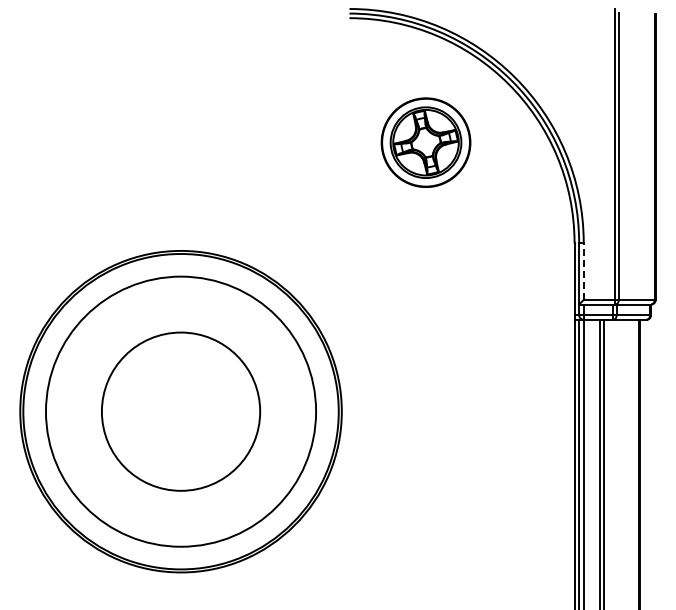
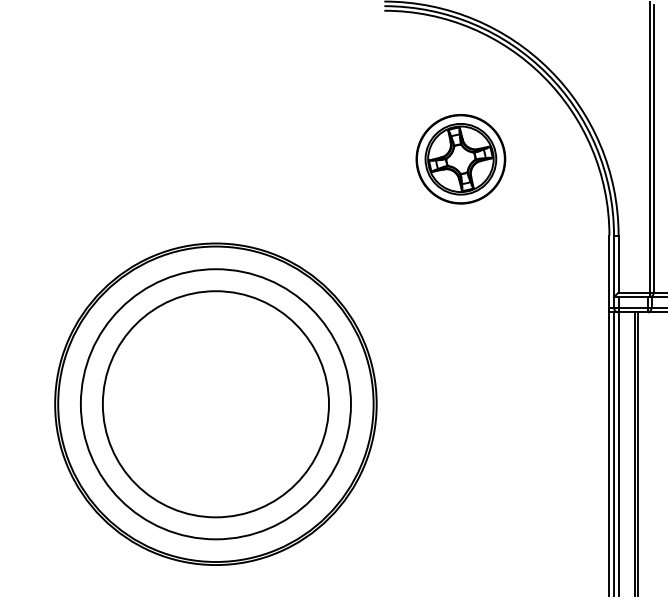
part: (425, 142) -> (460, 159), moved
line: (583, 271) -> (618, 264), dashed -> solid
circle: (180, 411) -> (215, 404), size x1.43

